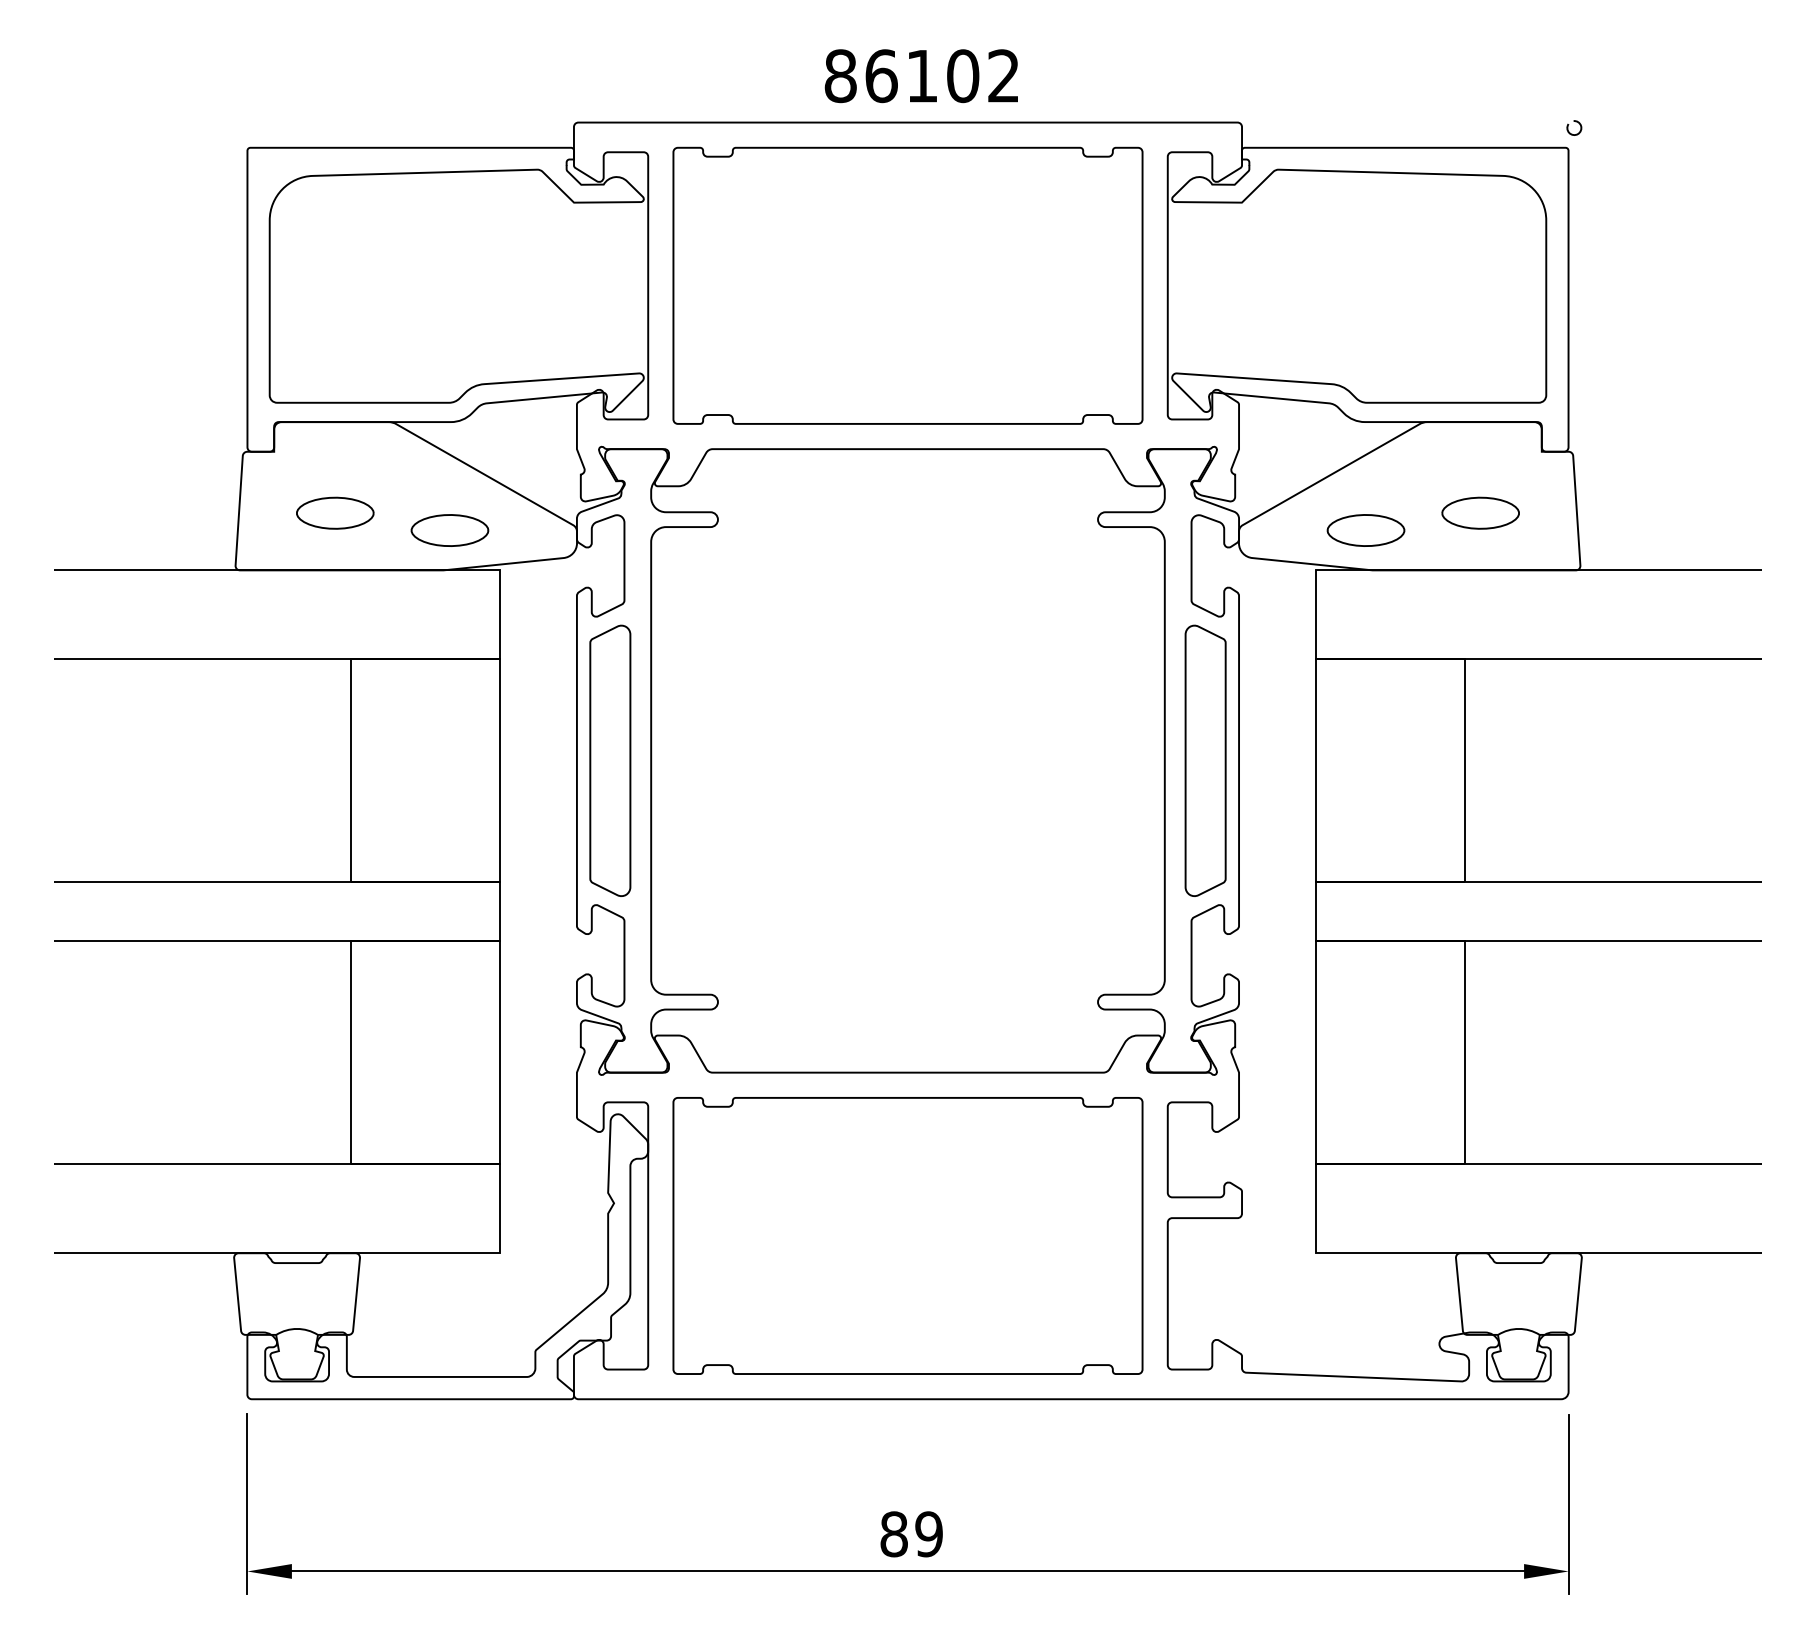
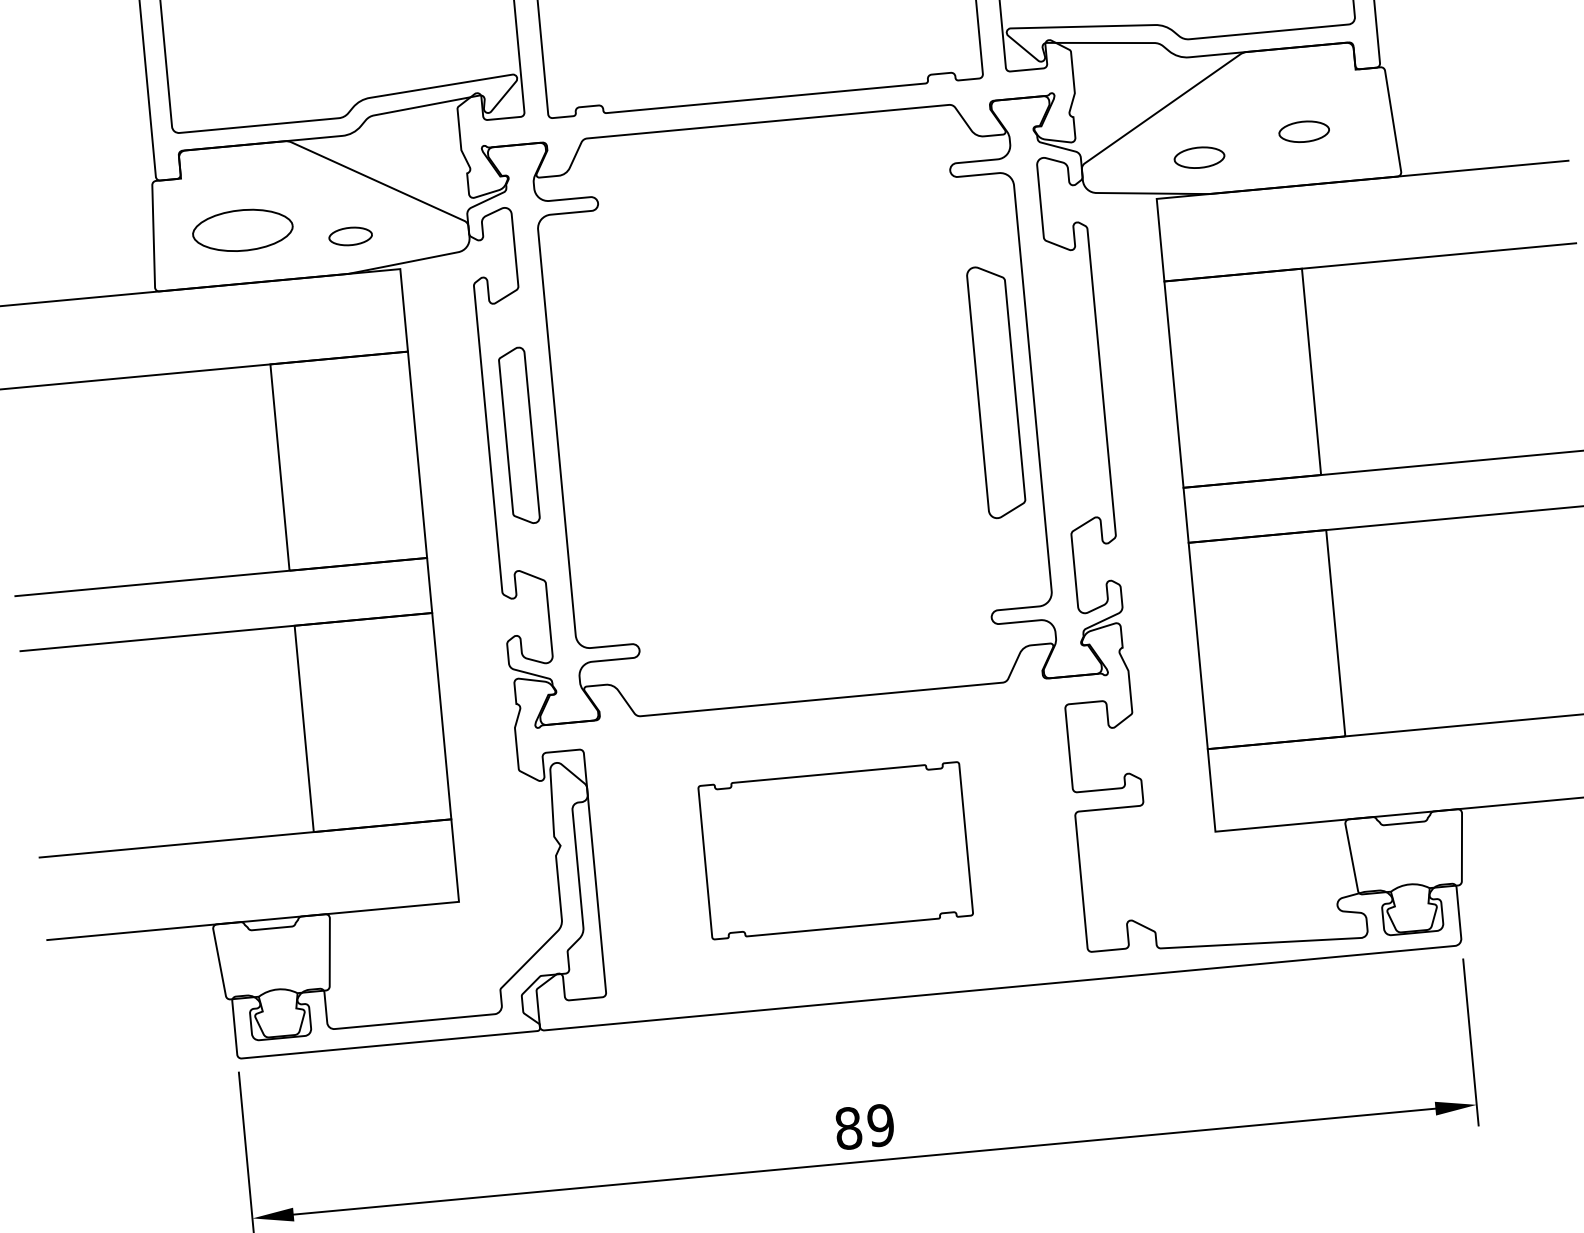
part: (335, 512) -> (243, 229), size x1.4
part: (1480, 512) -> (1304, 131), size x0.7
part: (449, 530) -> (350, 236), size x0.6
part: (1365, 530) -> (1199, 157), size x0.7
part: (610, 760) -> (519, 435), size x0.7
part: (1205, 760) -> (996, 391), moved
part: (907, 1235) -> (835, 850), size x0.6

